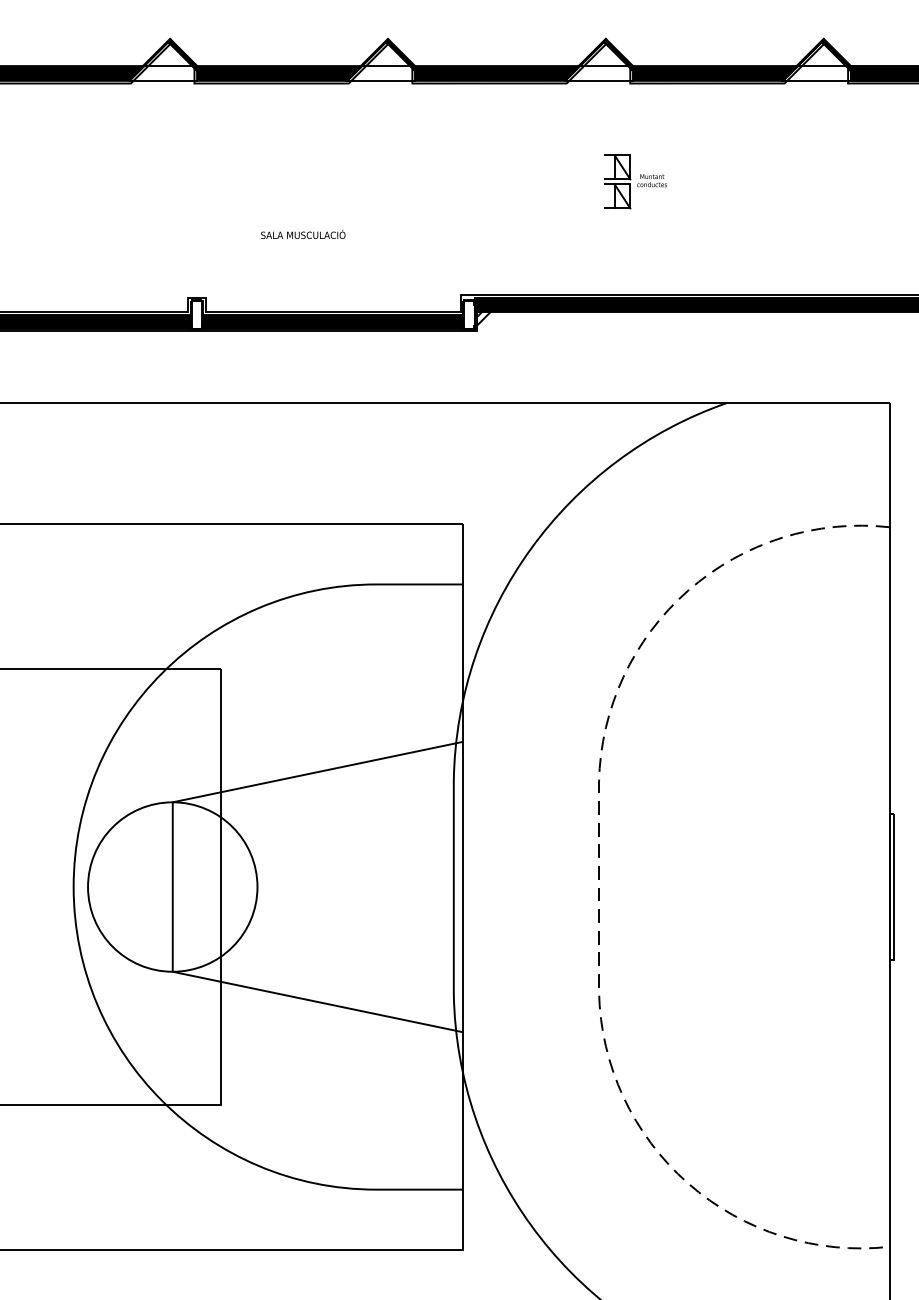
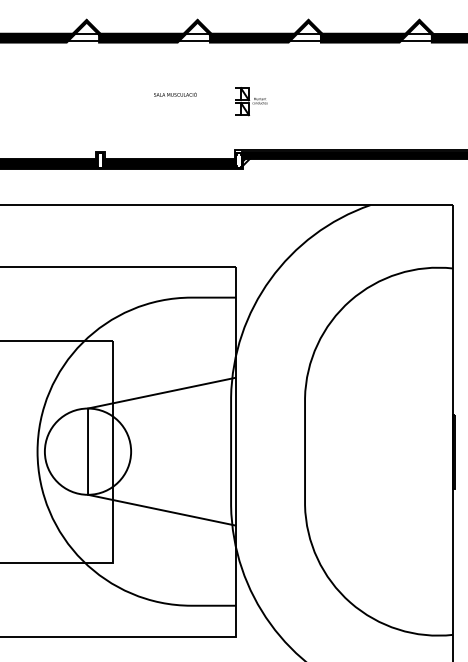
part: (635, 181) -> (251, 101), moved
text: (303, 234) -> (175, 94), moved
line: (599, 888) -> (305, 452), dashed -> solid

